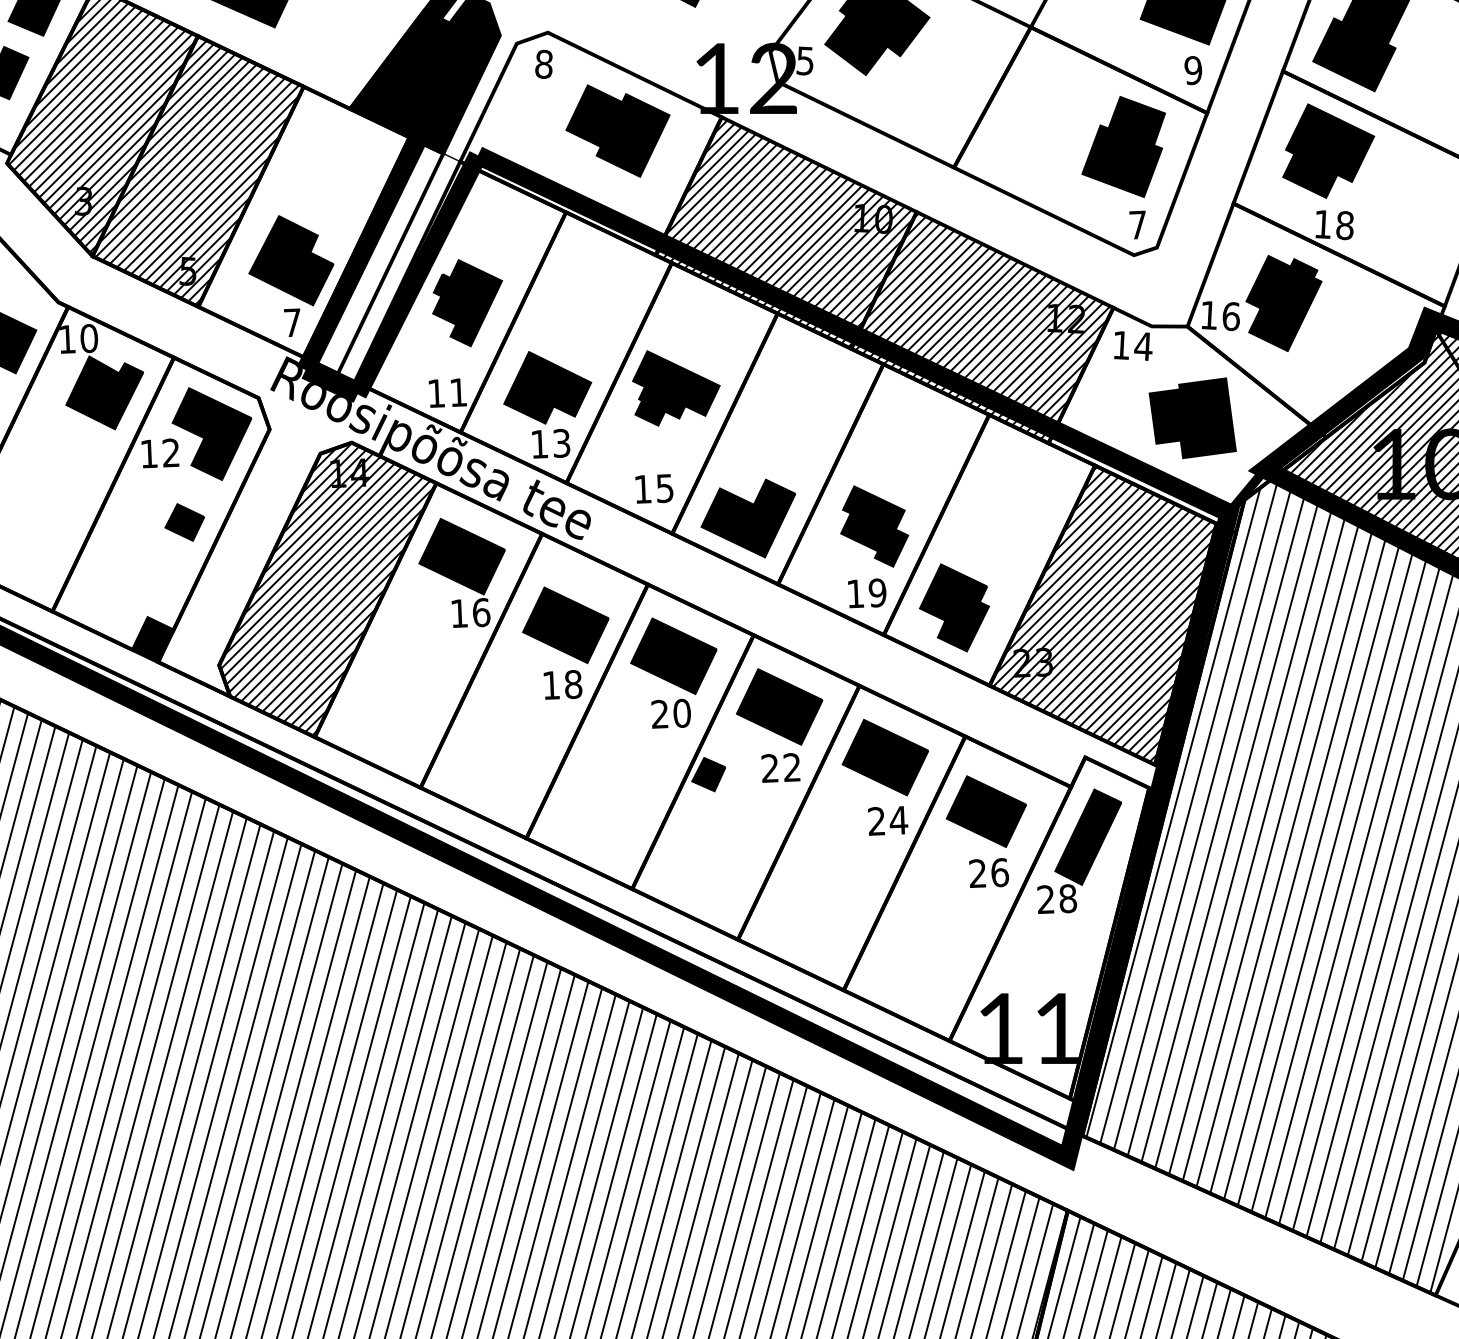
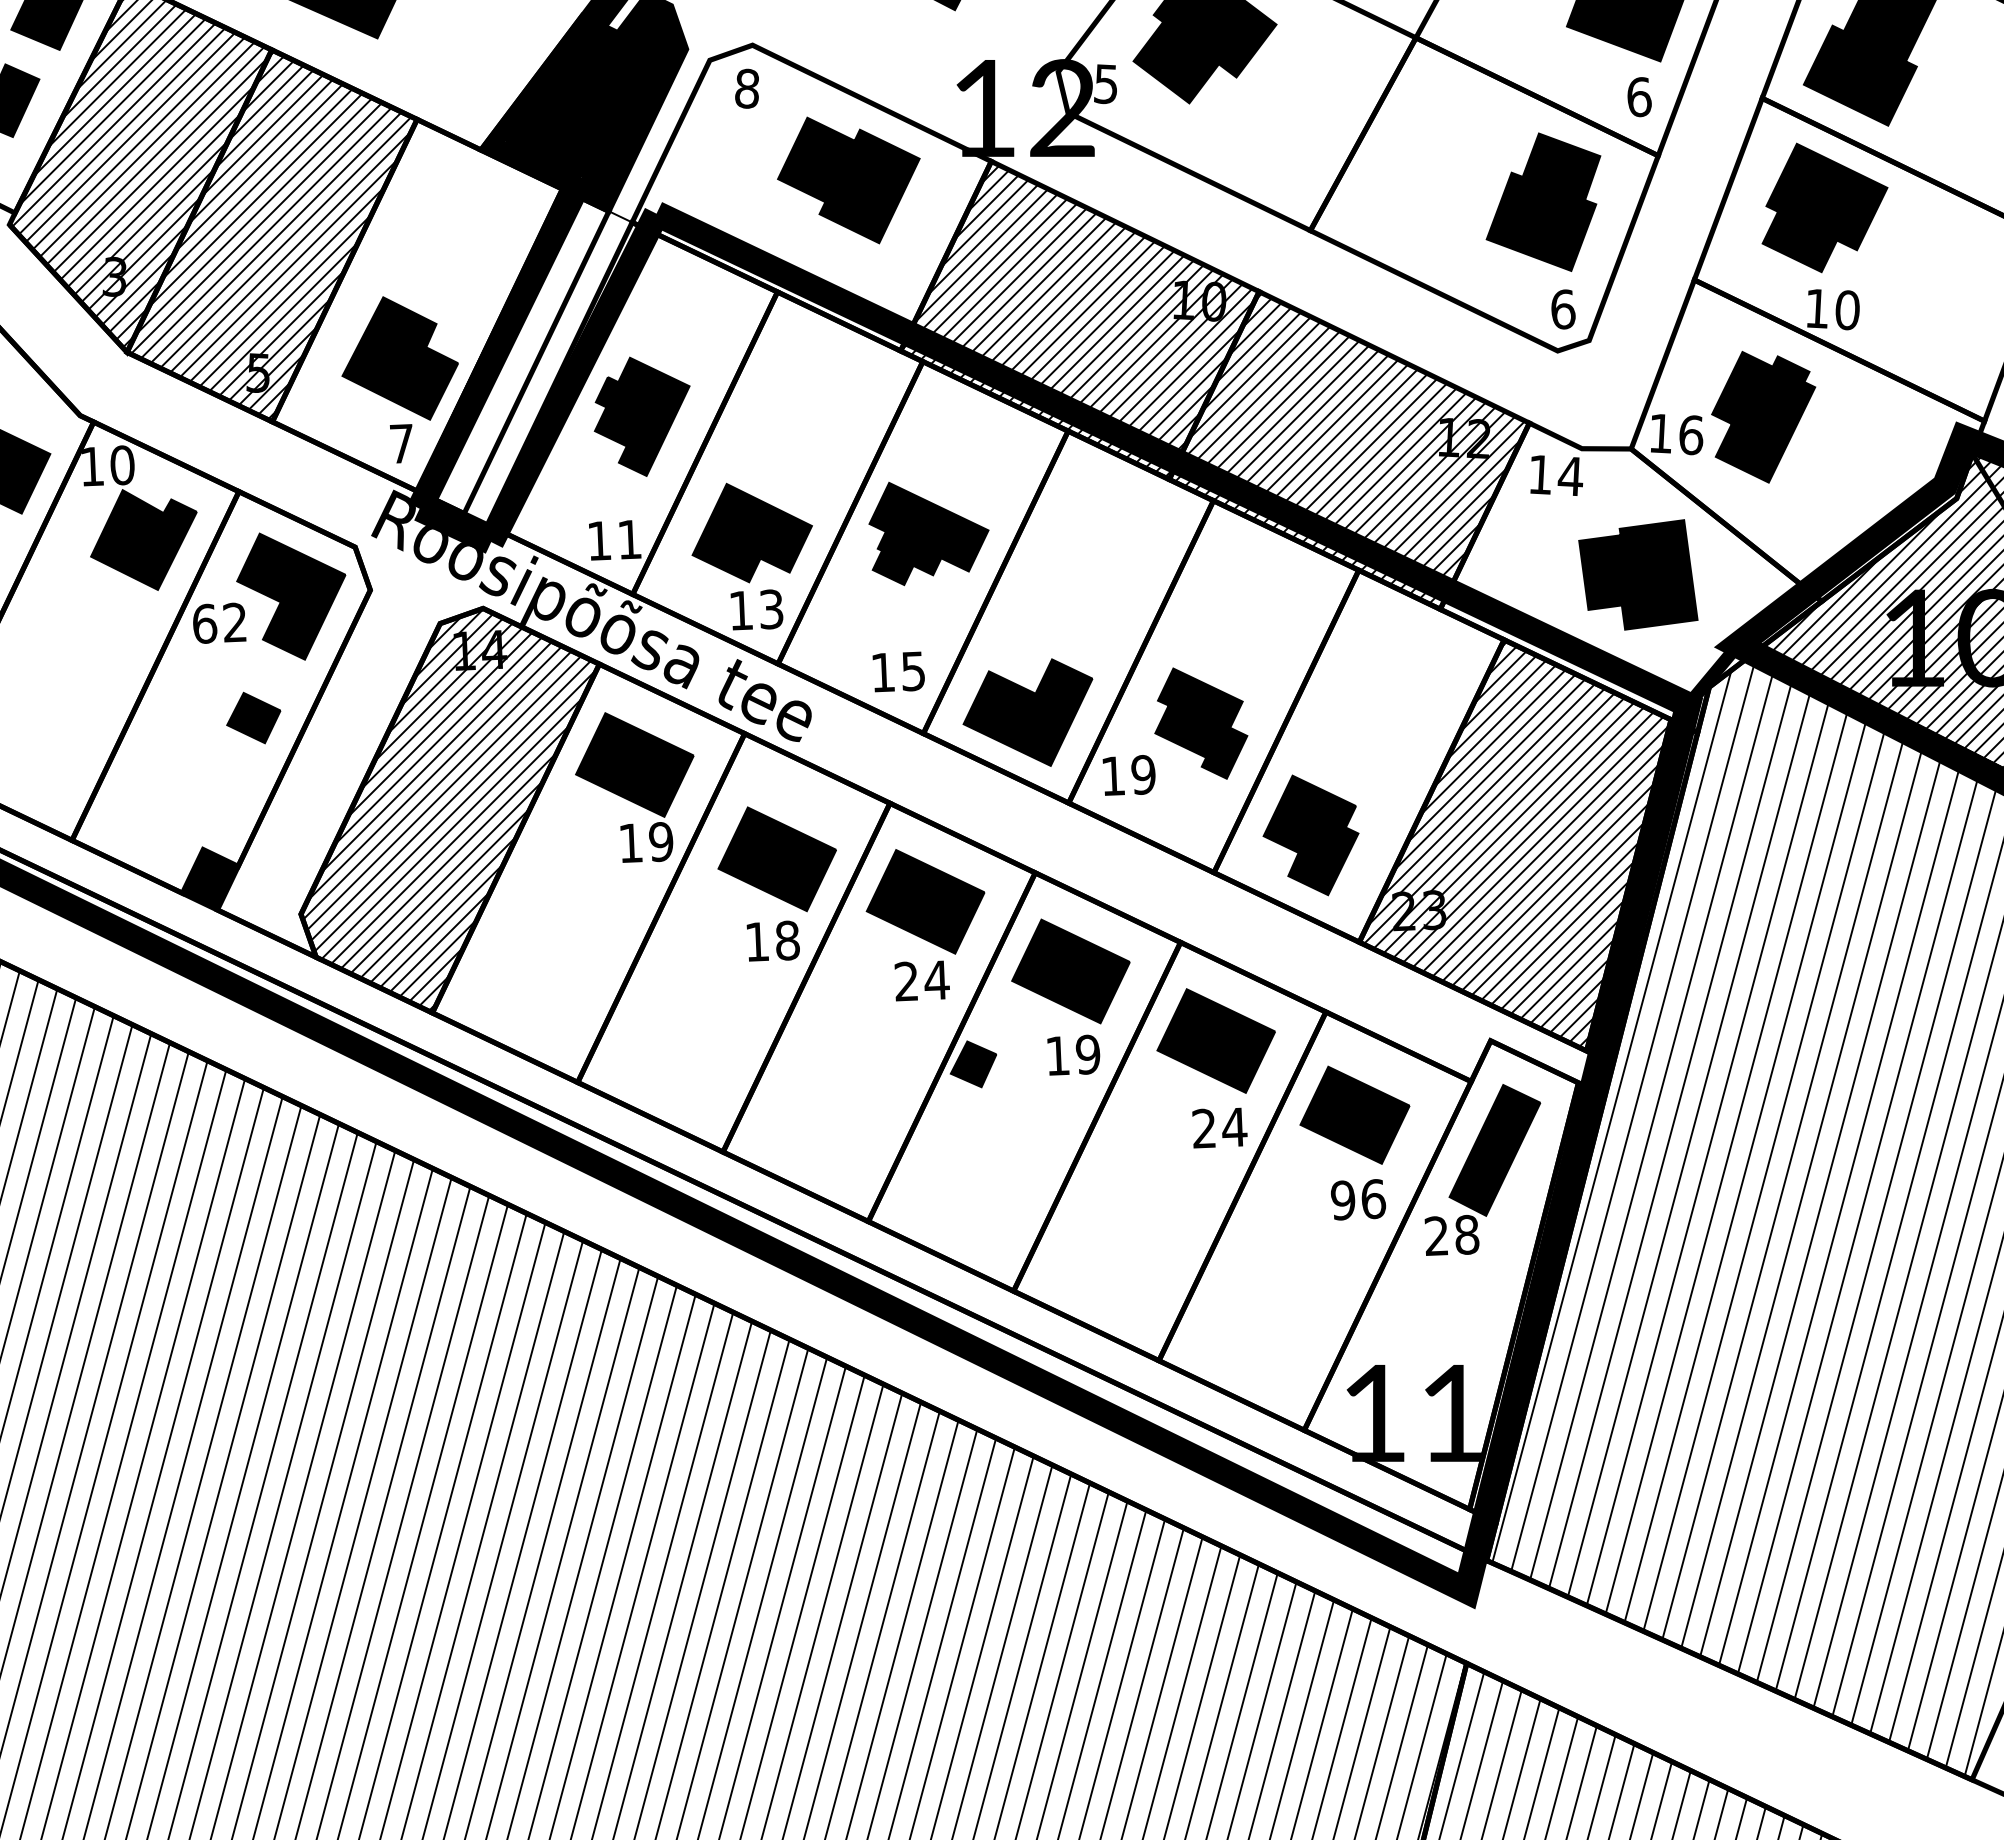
text: (1193, 70) -> (1639, 97), 9 -> 6
text: (1138, 225) -> (1563, 309), 7 -> 6
text: (1345, 225) -> (1847, 310), 18 -> 10
text: (149, 453) -> (205, 623), 12 -> 62
text: (866, 593) -> (1128, 775), moved
text: (481, 612) -> (661, 841), 16 -> 19
text: (681, 713) -> (936, 980), 20 -> 24
text: (780, 767) -> (1072, 1054), 22 -> 19
text: (977, 873) -> (1342, 1200), 26 -> 96

